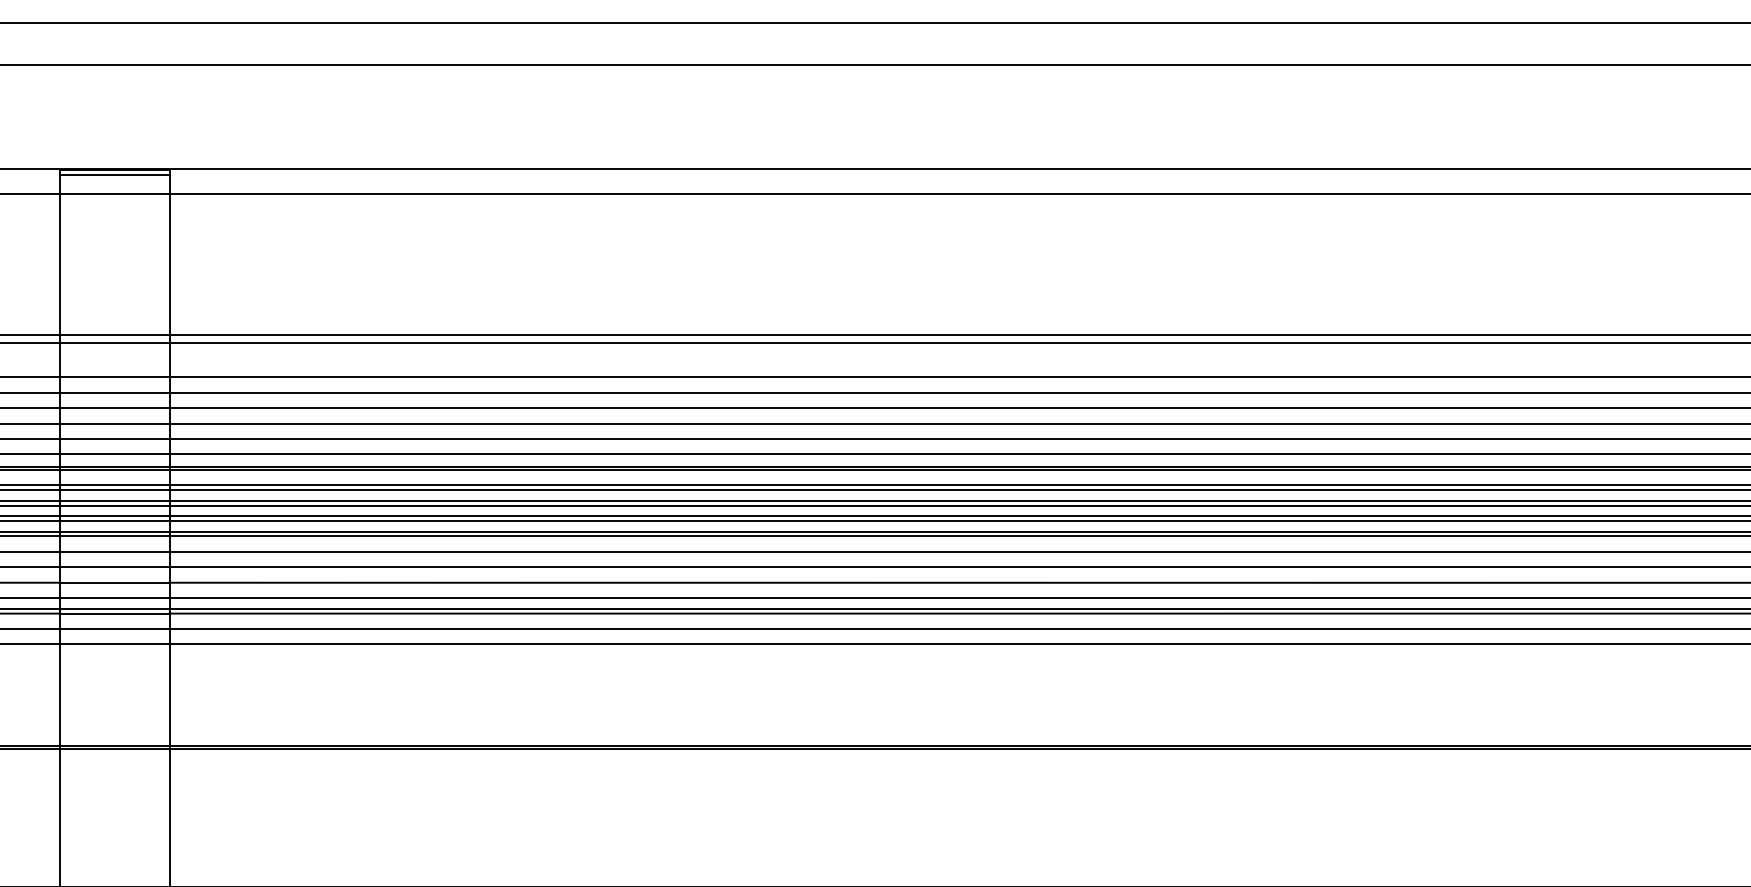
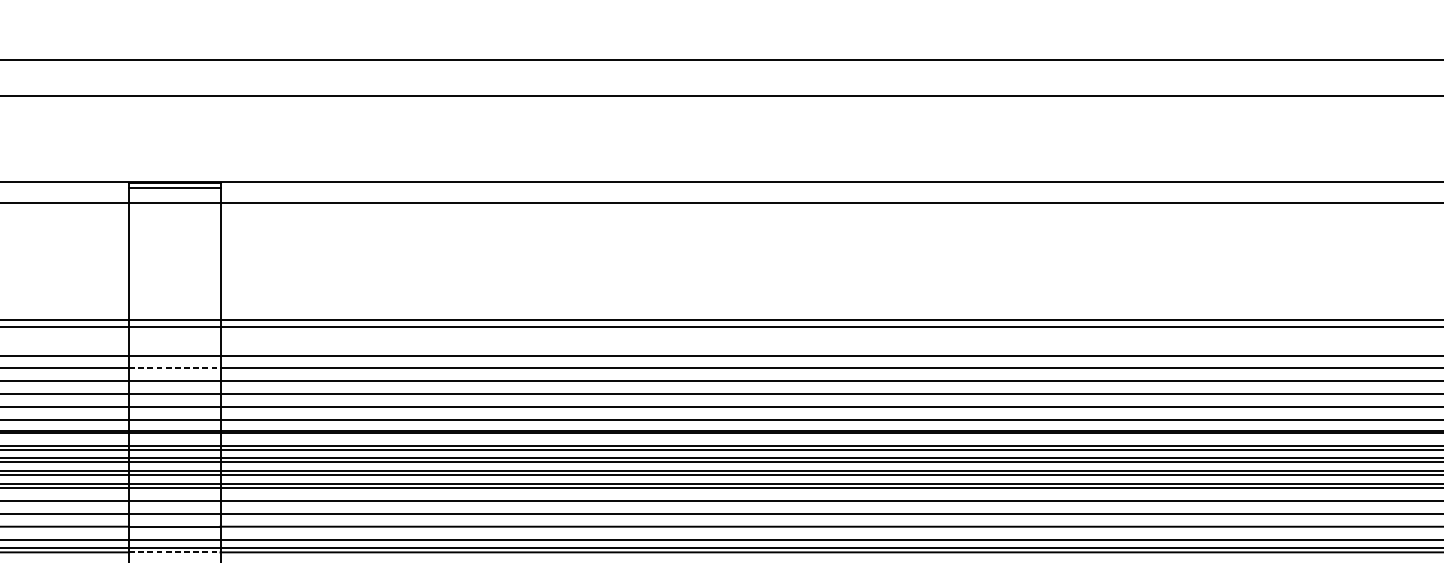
line: (114, 392) -> (174, 368), solid -> dashed
line: (114, 613) -> (174, 552), solid -> dashed

